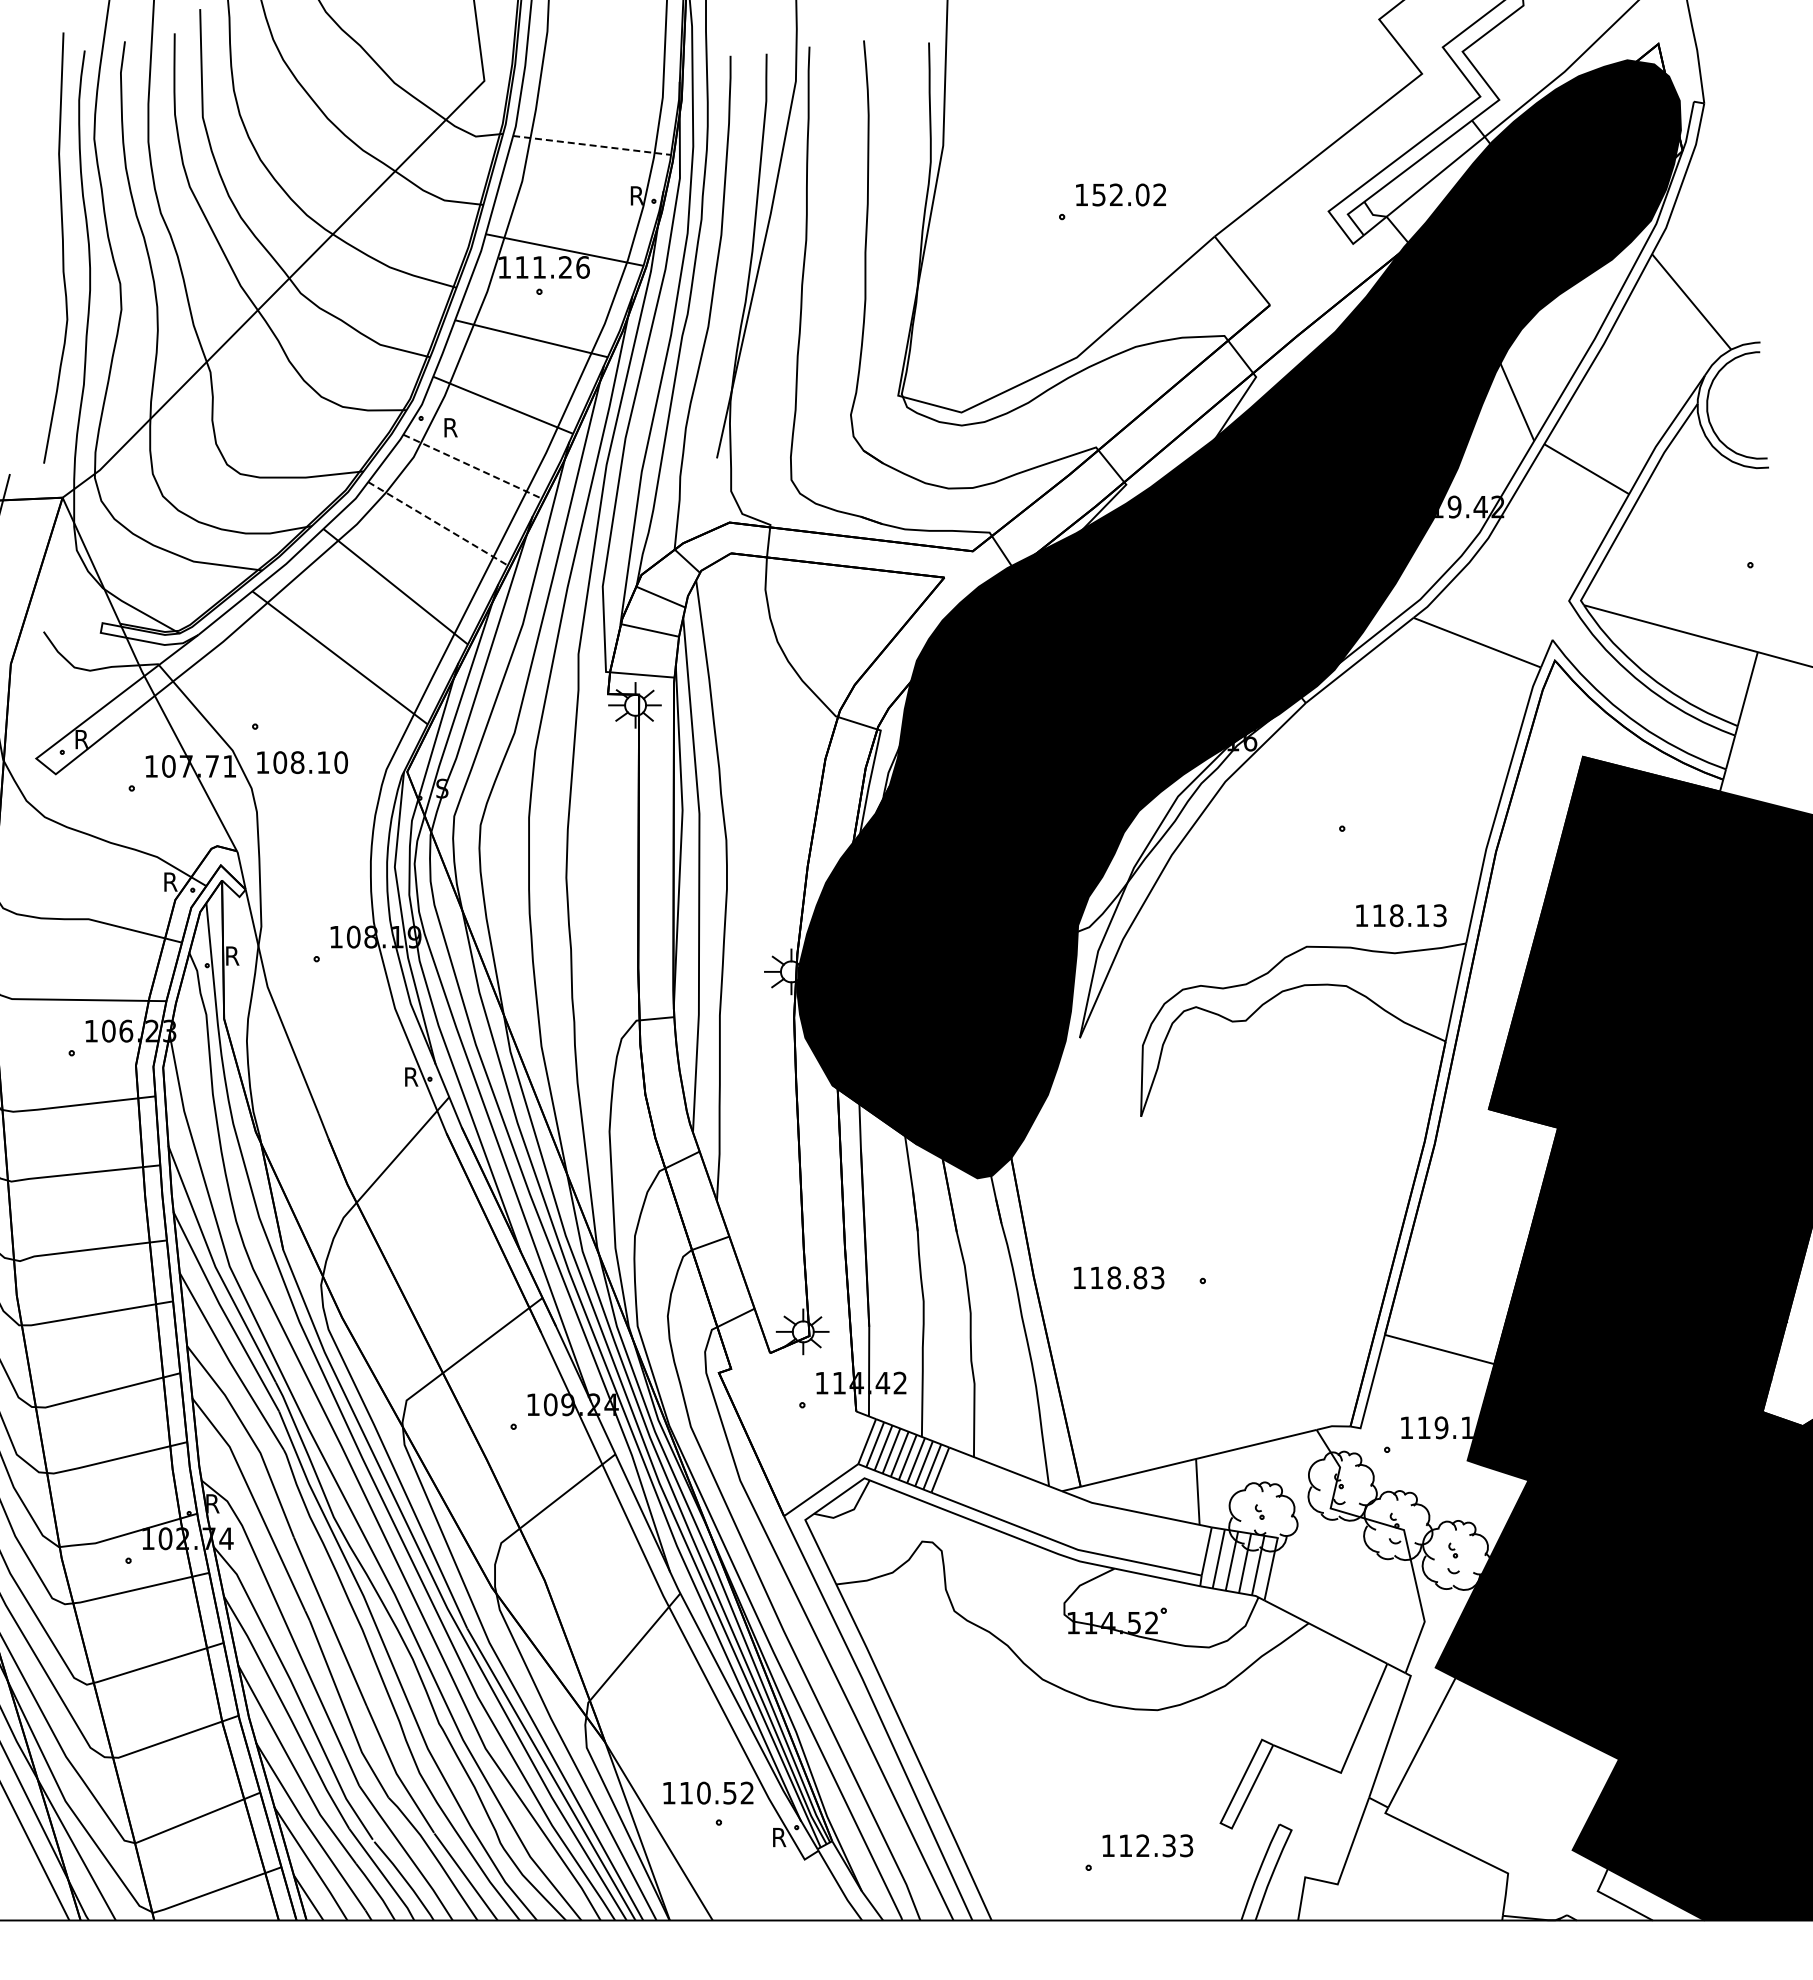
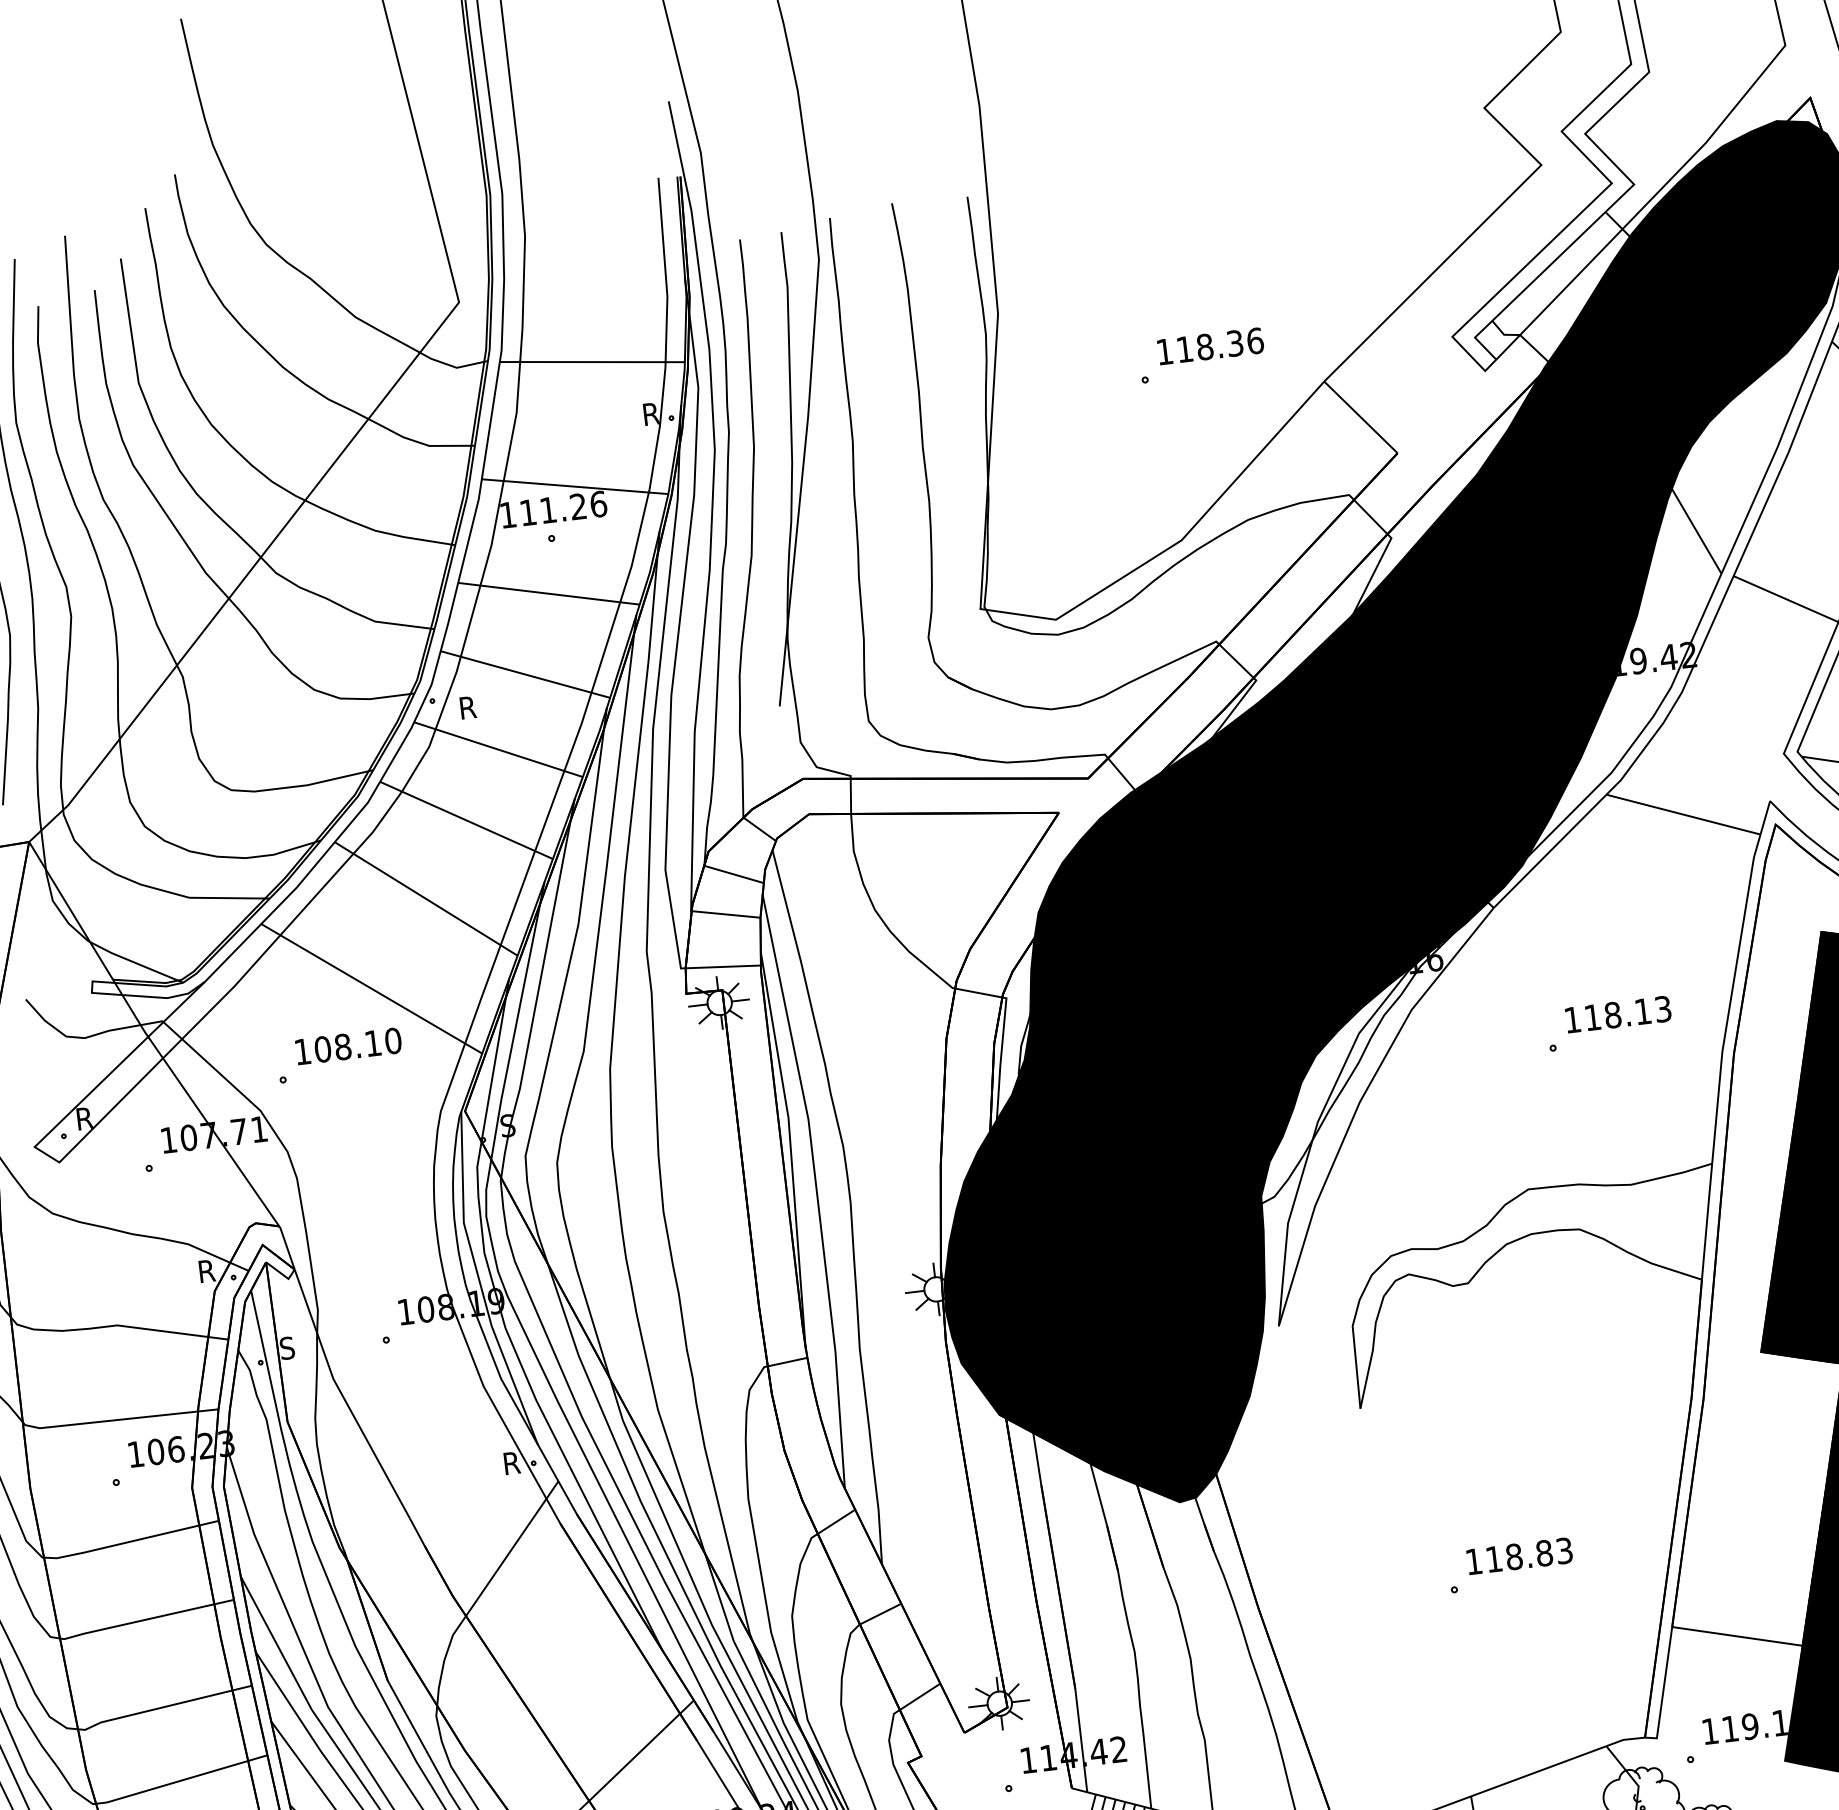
line: (592, 145) -> (592, 362), dashed -> solid
text: (1129, 194) -> (1219, 344), 152.02 -> 118.36
line: (473, 466) -> (499, 749), dashed -> solid
line: (438, 524) -> (467, 821), dashed -> solid
text: (302, 762) -> (348, 1046), moved
text: (1401, 915) -> (1618, 1014), moved
text: (232, 955) -> (288, 1347), R -> S
text: (1118, 1277) -> (1519, 1555), moved

